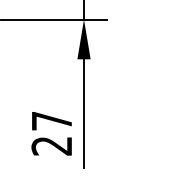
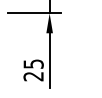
text: (51, 119) -> (33, 63), 27 -> 25

